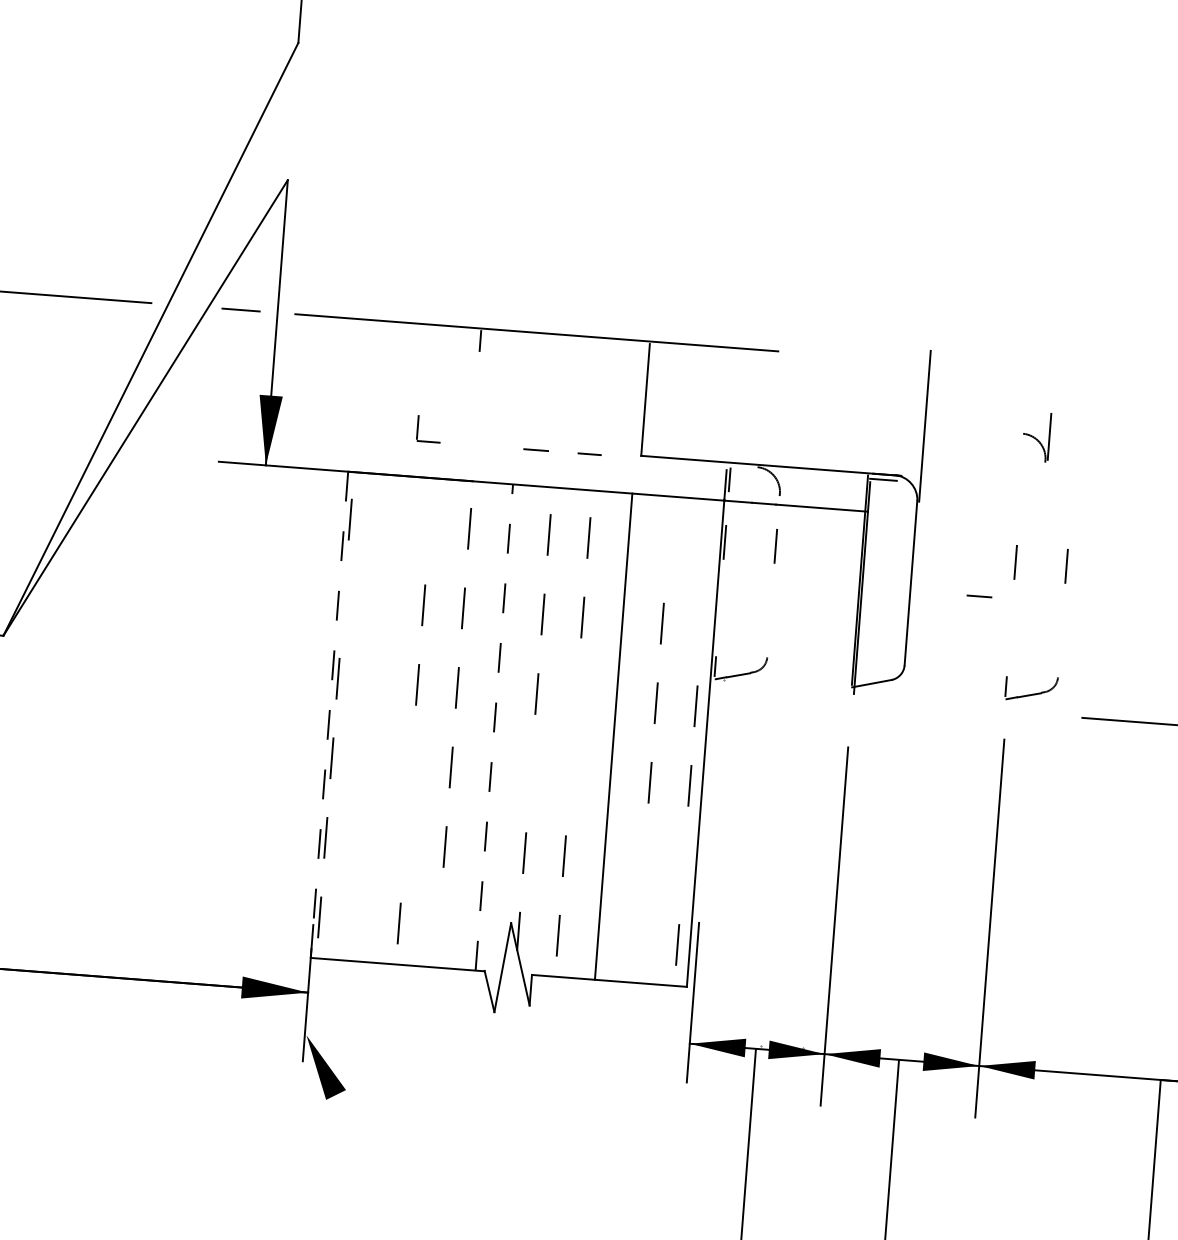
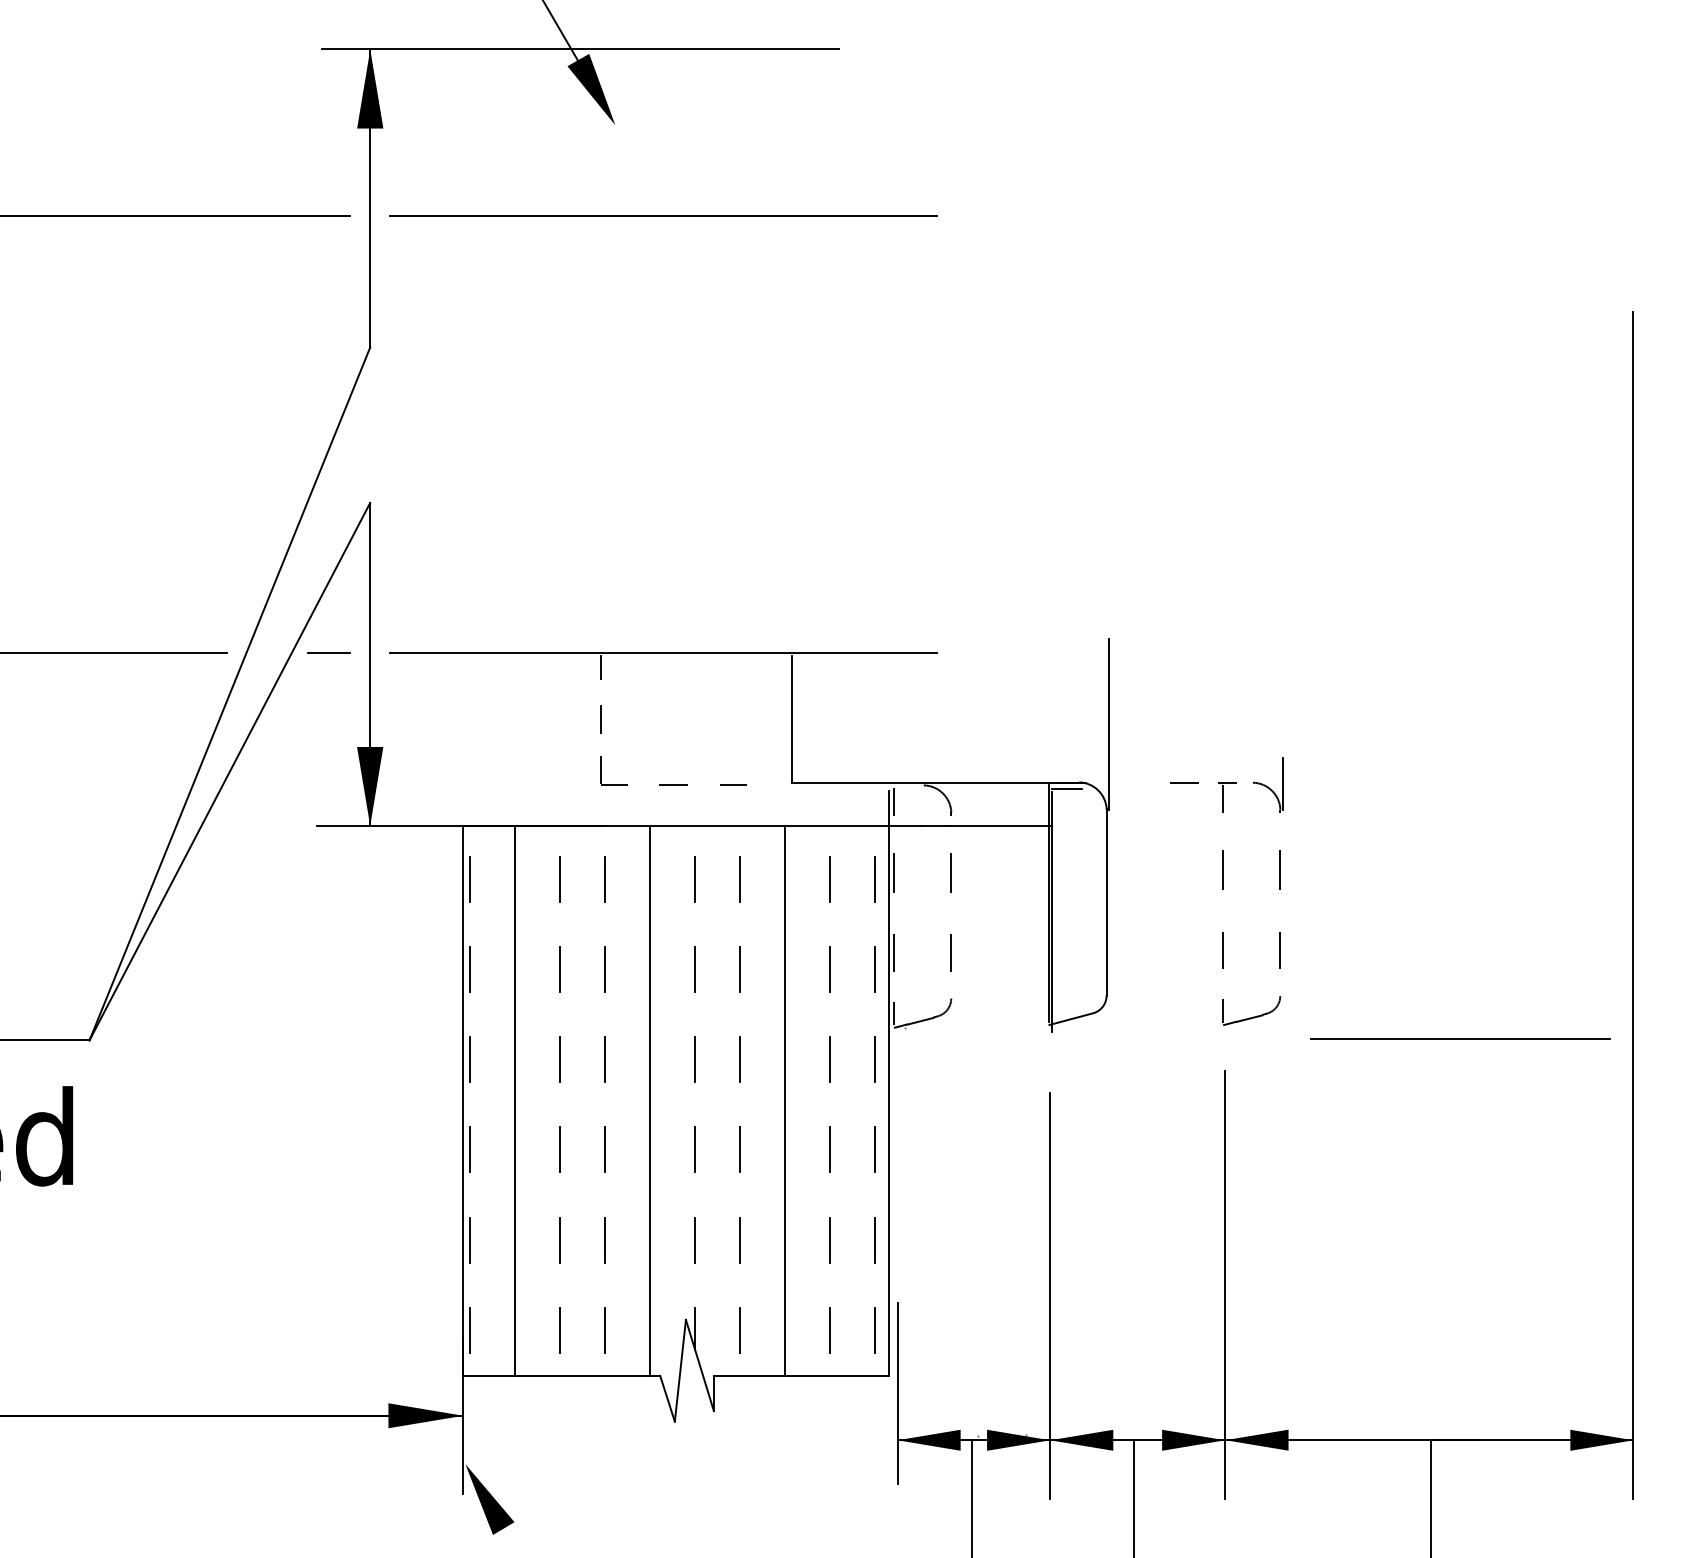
line: (476, 387) -> (600, 719), added
part: (418, 427) -> (601, 770), moved
part: (1036, 436) -> (1268, 784), moved
part: (1024, 498) -> (1227, 797), added
line: (429, 525) -> (559, 879), added
line: (668, 543) -> (830, 879), added
line: (708, 547) -> (875, 879), added
line: (979, 596) -> (1184, 782), moved
line: (343, 598) -> (469, 969), added
line: (719, 612) -> (893, 952), added
line: (770, 616) -> (951, 952), added
line: (702, 626) -> (875, 969), added
line: (1010, 632) -> (1222, 949), added
line: (1061, 636) -> (1280, 949), added
line: (577, 696) -> (740, 1059), added
line: (329, 715) -> (463, 1101), dashed -> solid
line: (374, 717) -> (514, 1100), added
line: (494, 726) -> (650, 1100), dashed -> solid
line: (411, 764) -> (560, 1149), added
line: (531, 773) -> (695, 1149), added
line: (570, 776) -> (740, 1149), added
line: (405, 843) -> (560, 1239), added
line: (644, 861) -> (830, 1239), added
line: (683, 864) -> (875, 1239), added
line: (439, 926) -> (605, 1329), added
line: (638, 941) -> (830, 1329), added

